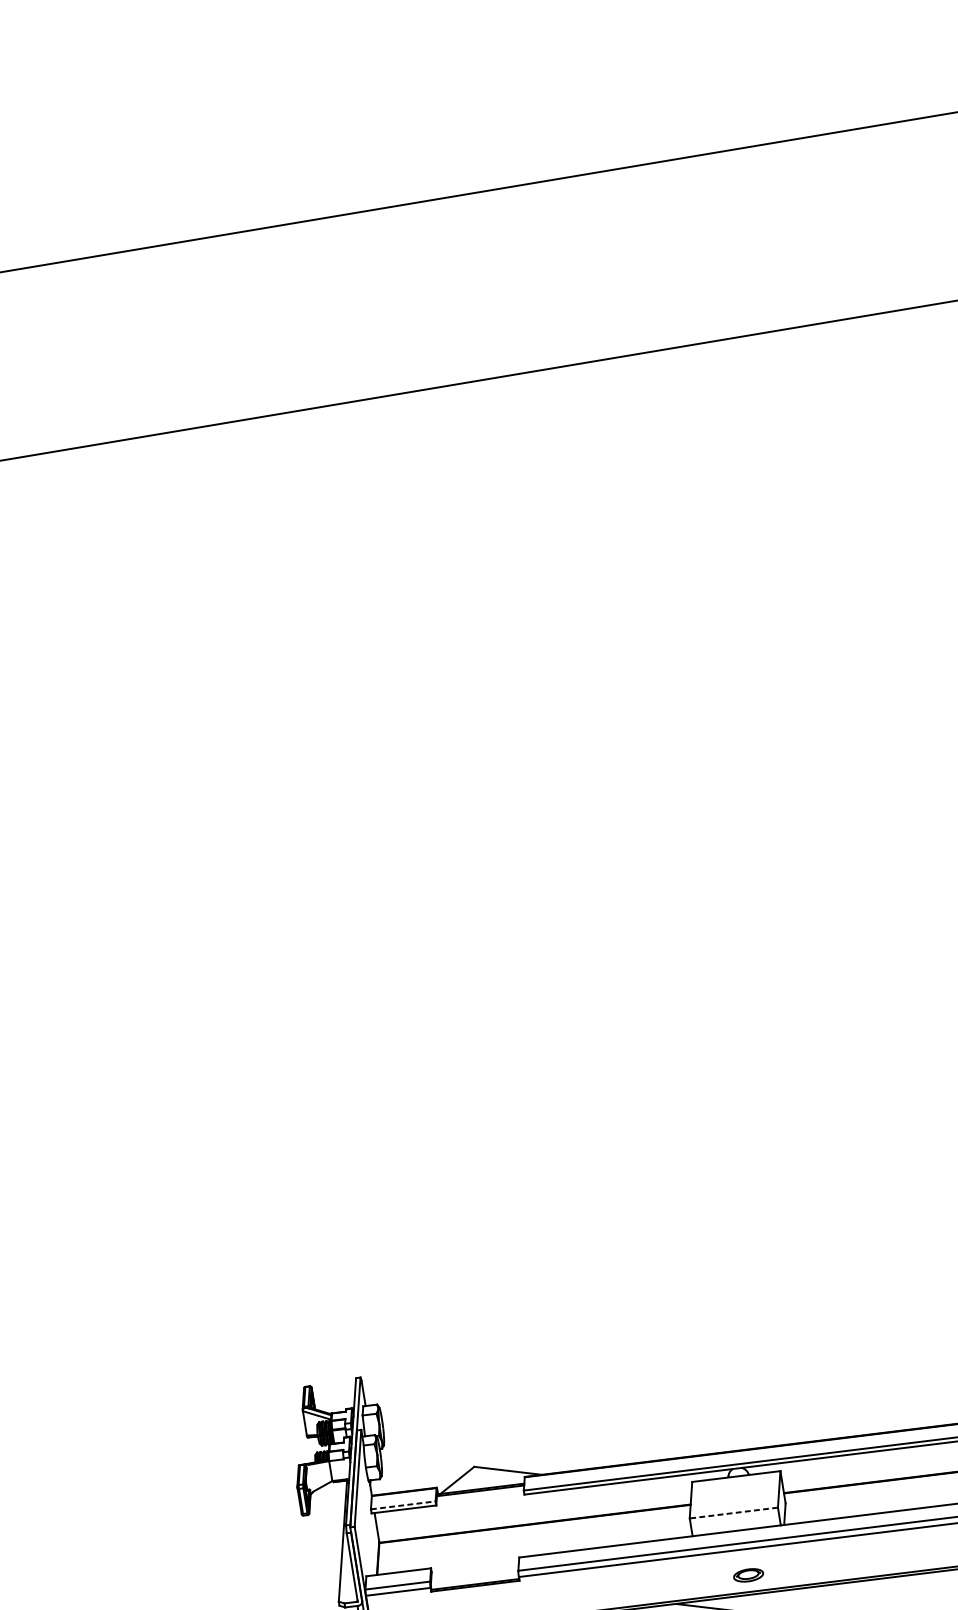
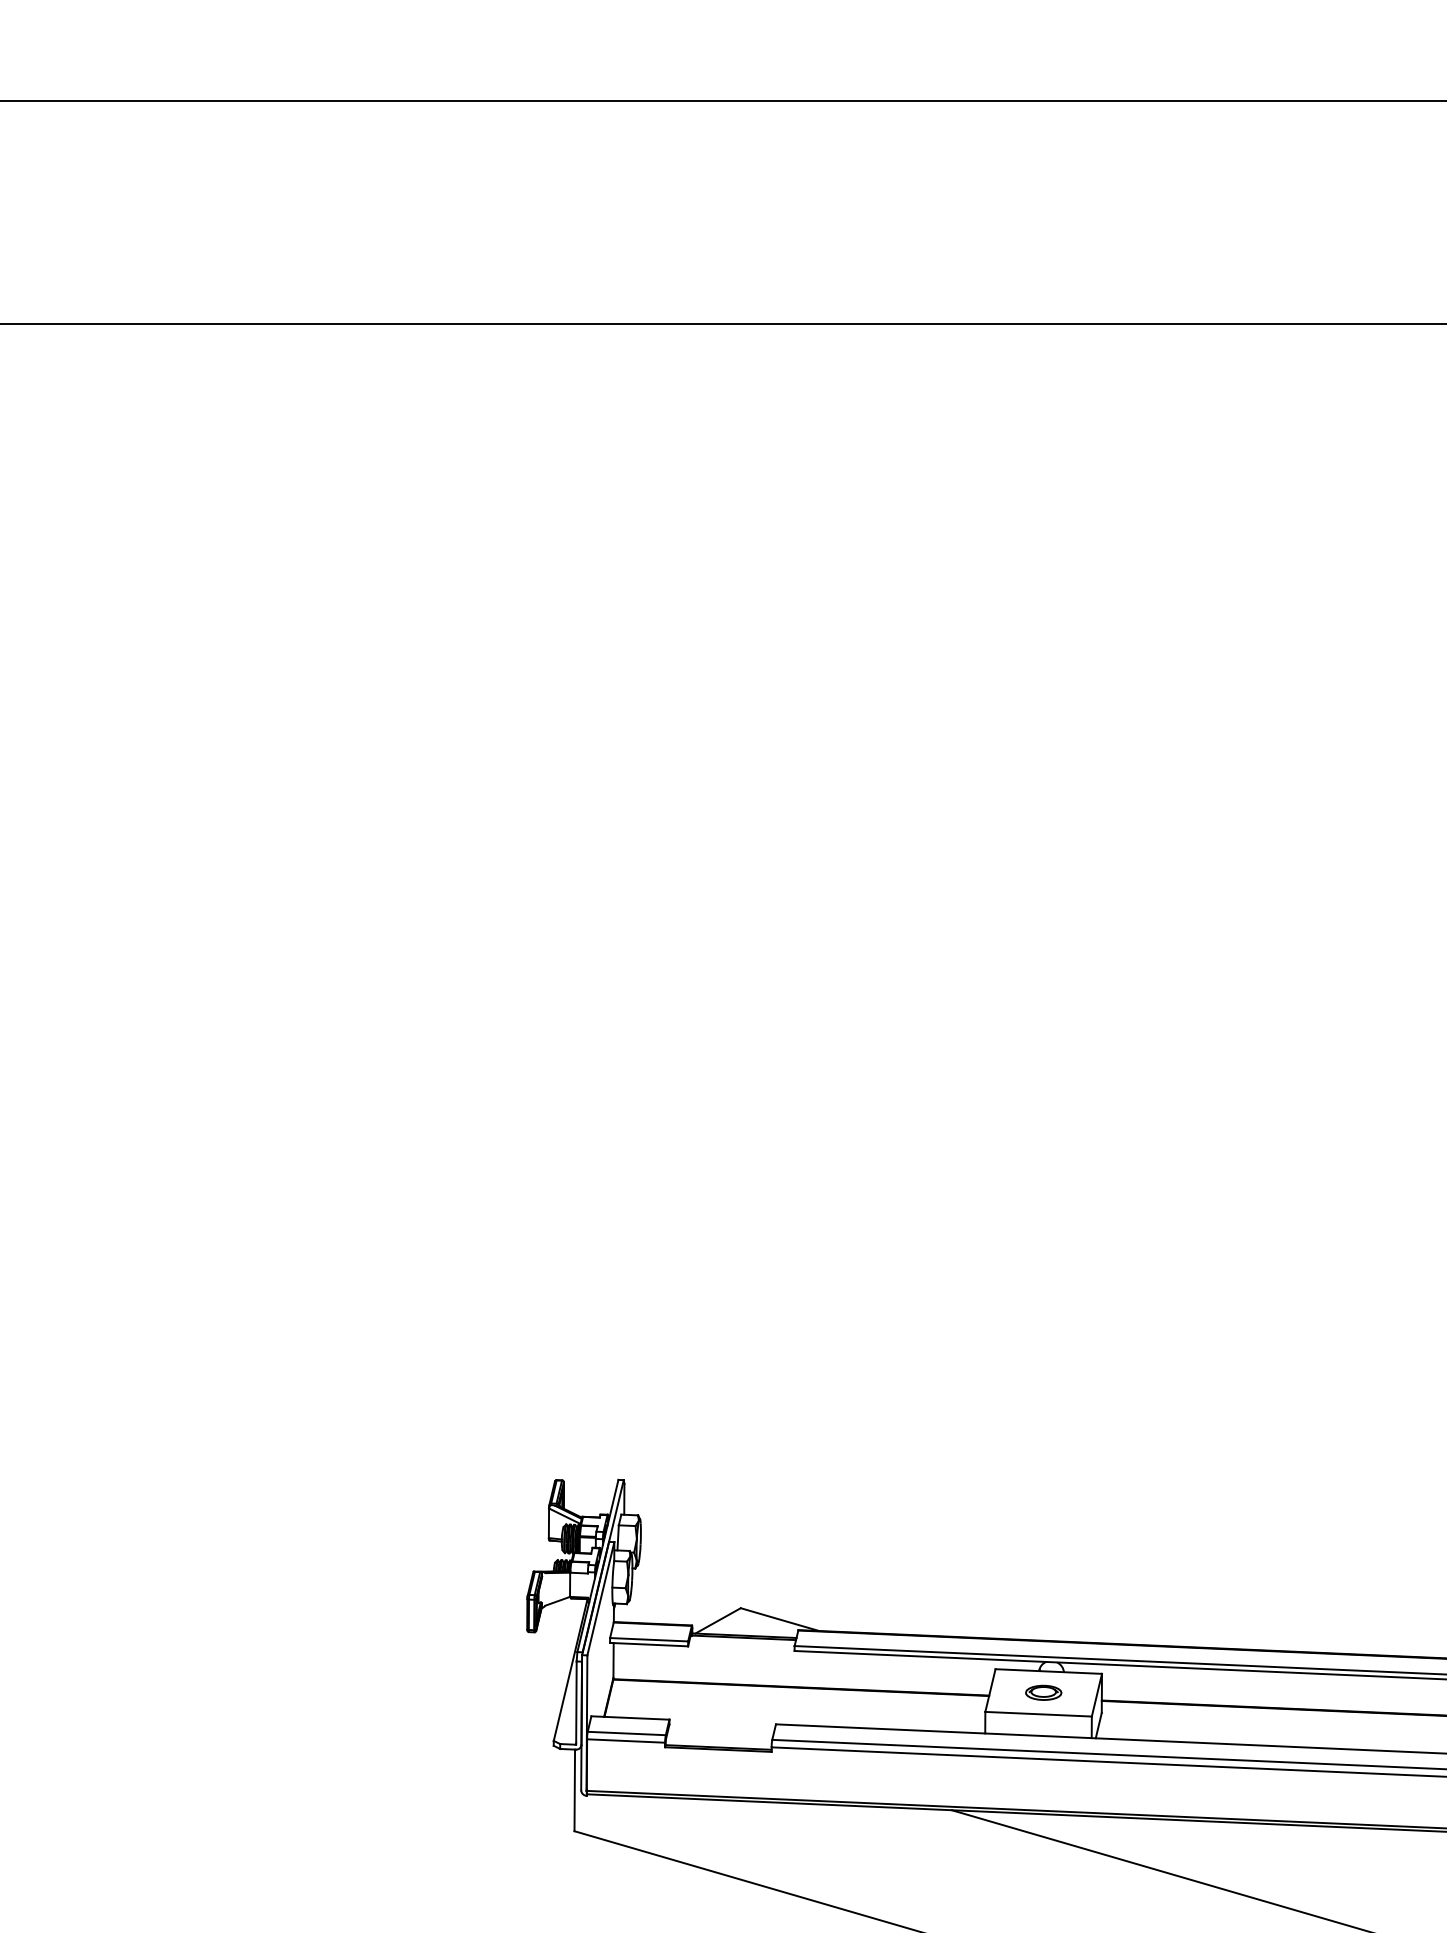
line: (403, 1505) -> (649, 1639), dashed -> solid
line: (733, 1513) -> (1038, 1714), dashed -> solid
part: (748, 1575) -> (1043, 1692), moved

